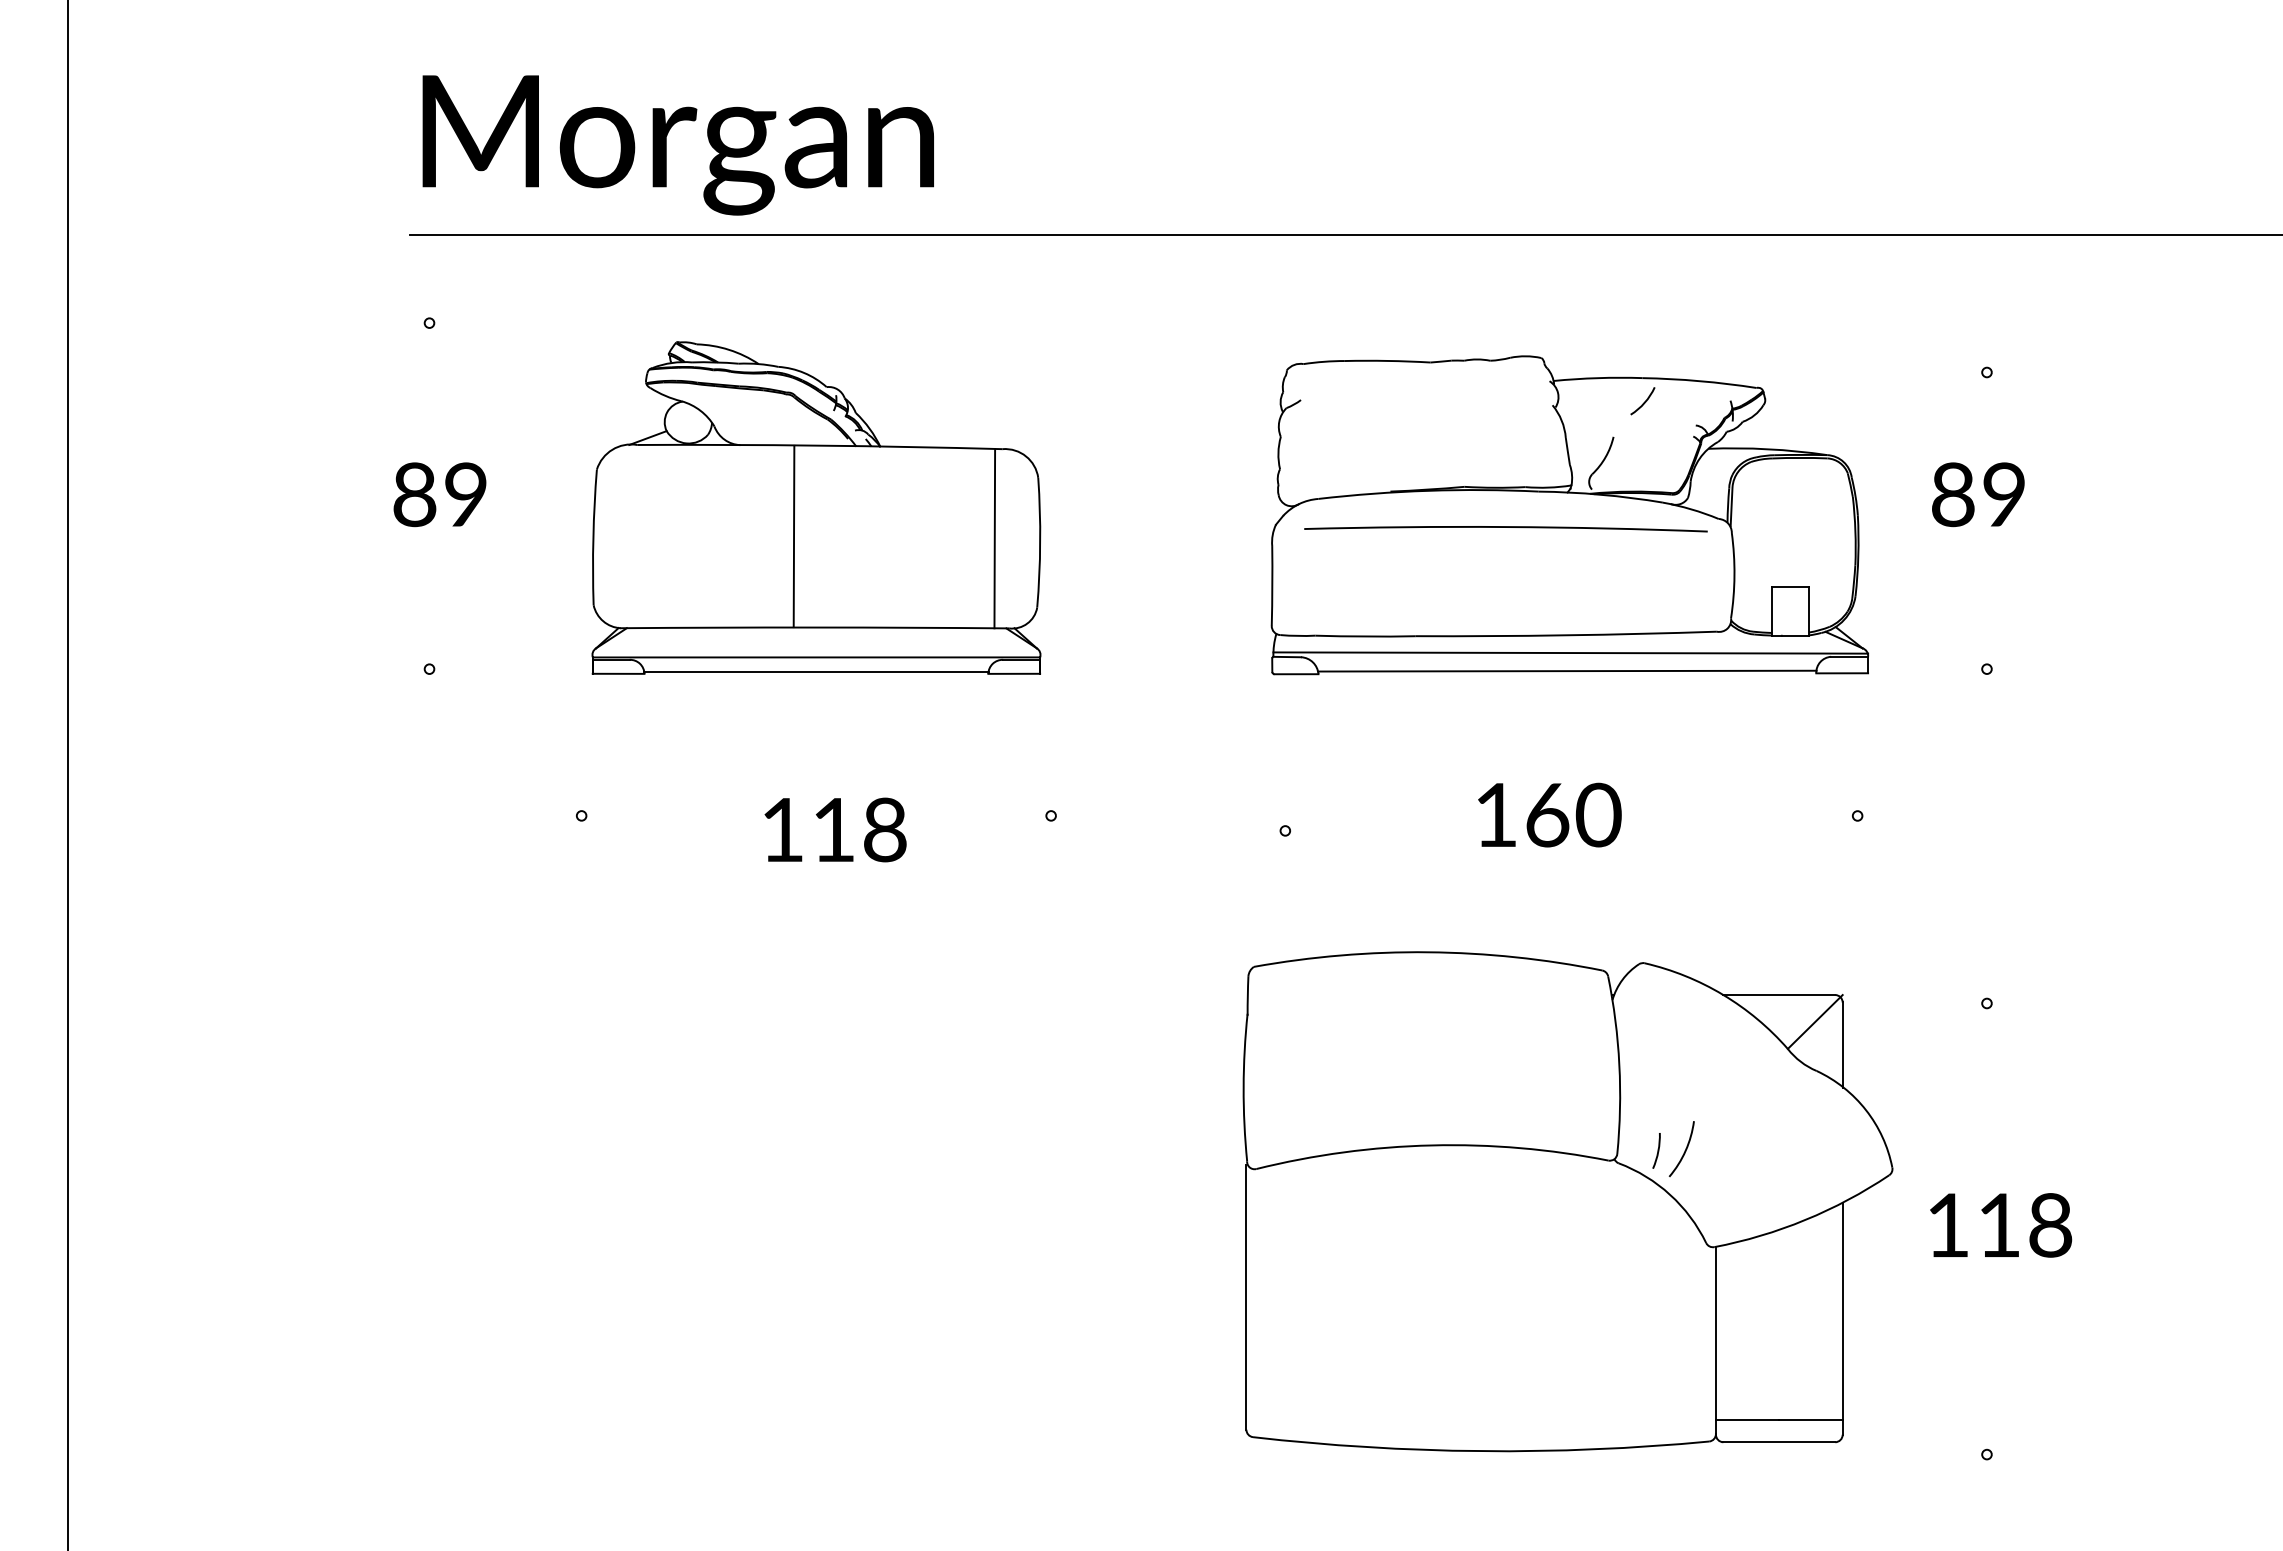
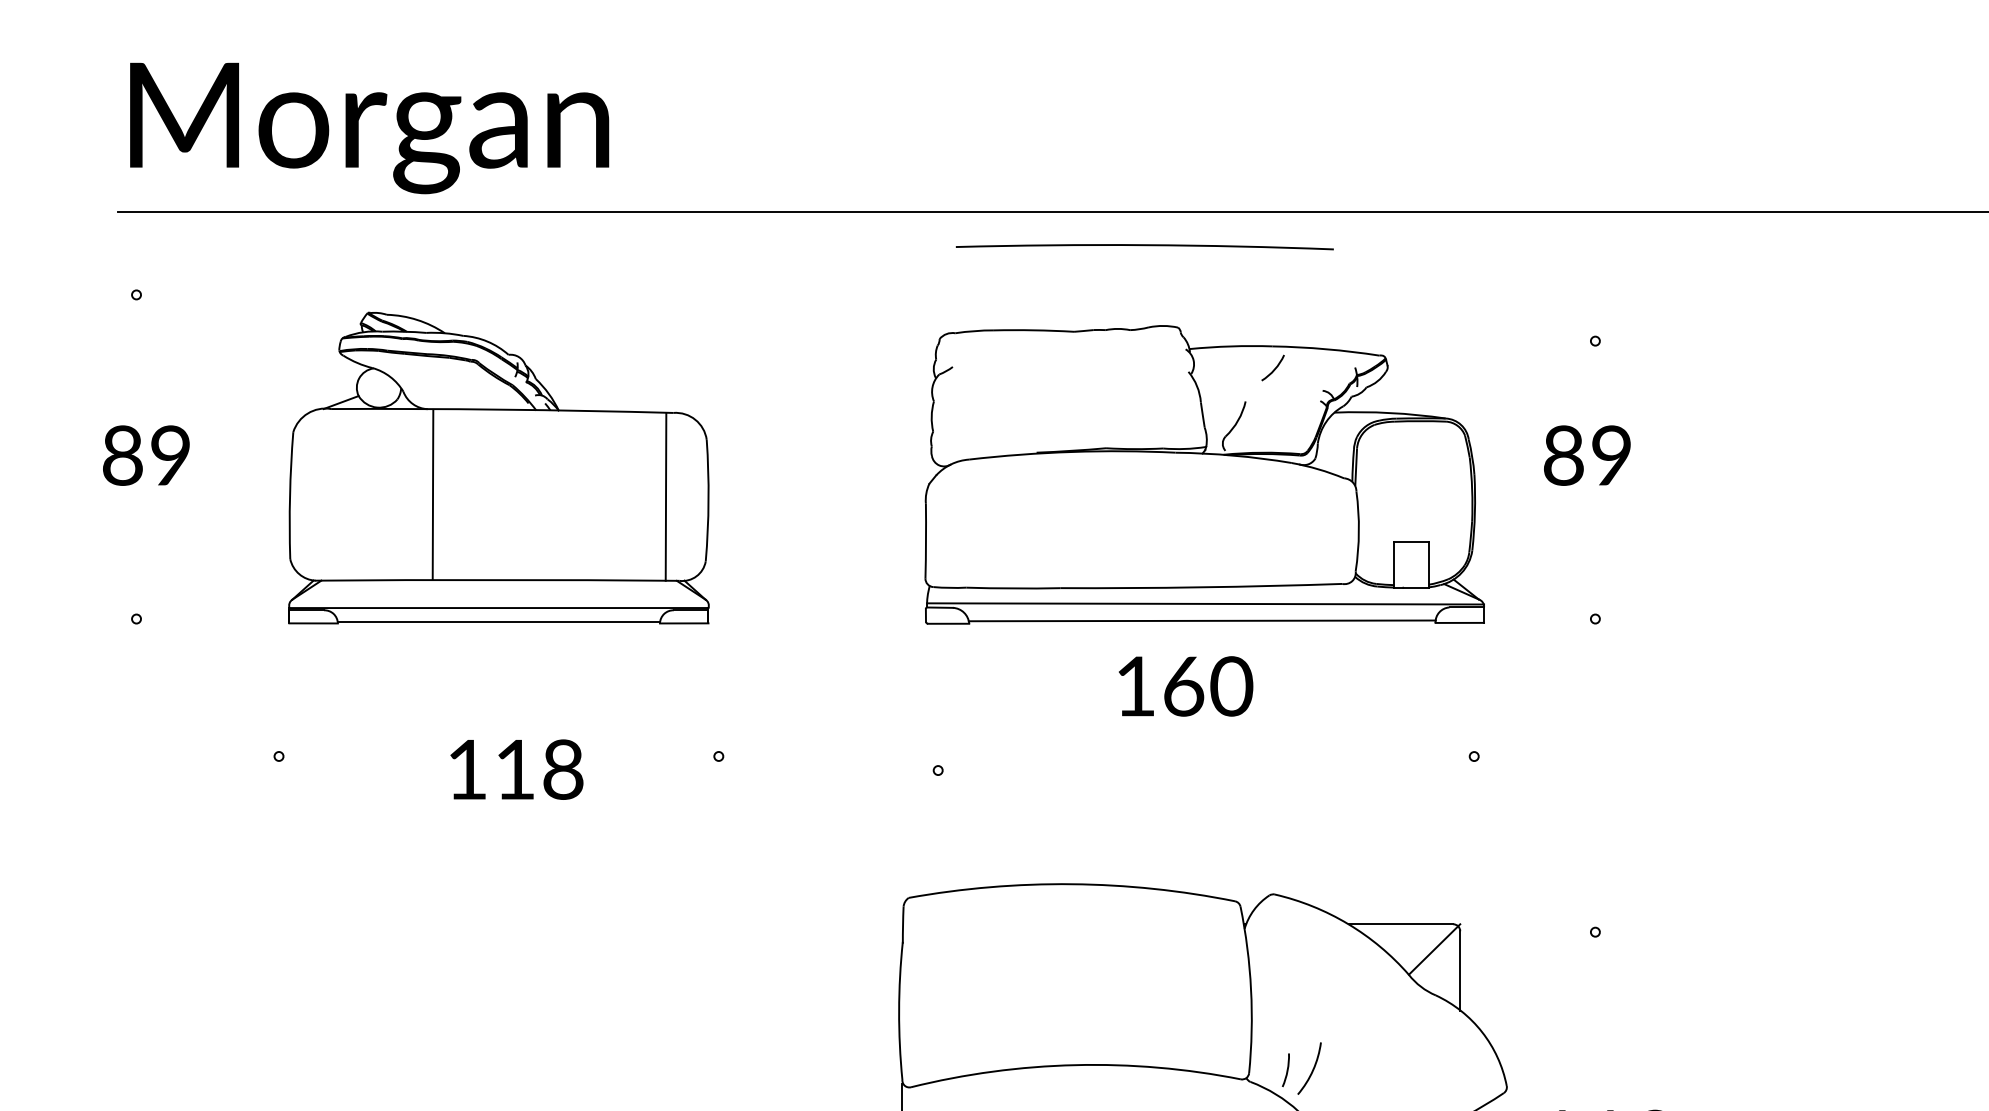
arc: (1505, 527) -> (1144, 245), moved
line: (793, 536) -> (432, 494), moved
text: (1549, 814) -> (1185, 685), moved

